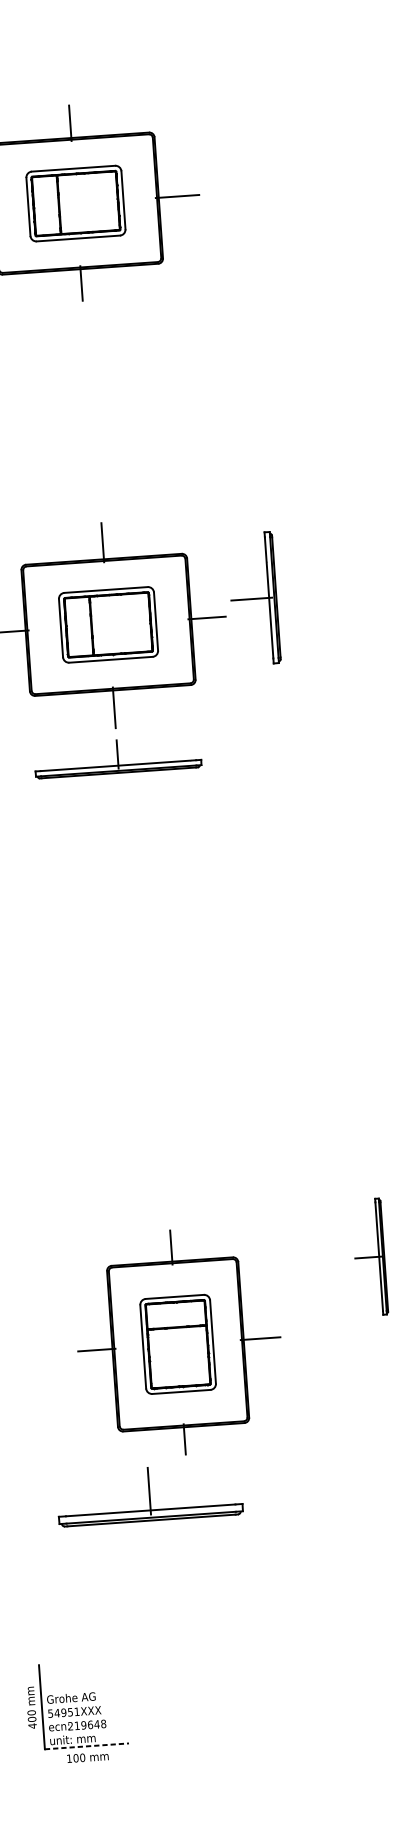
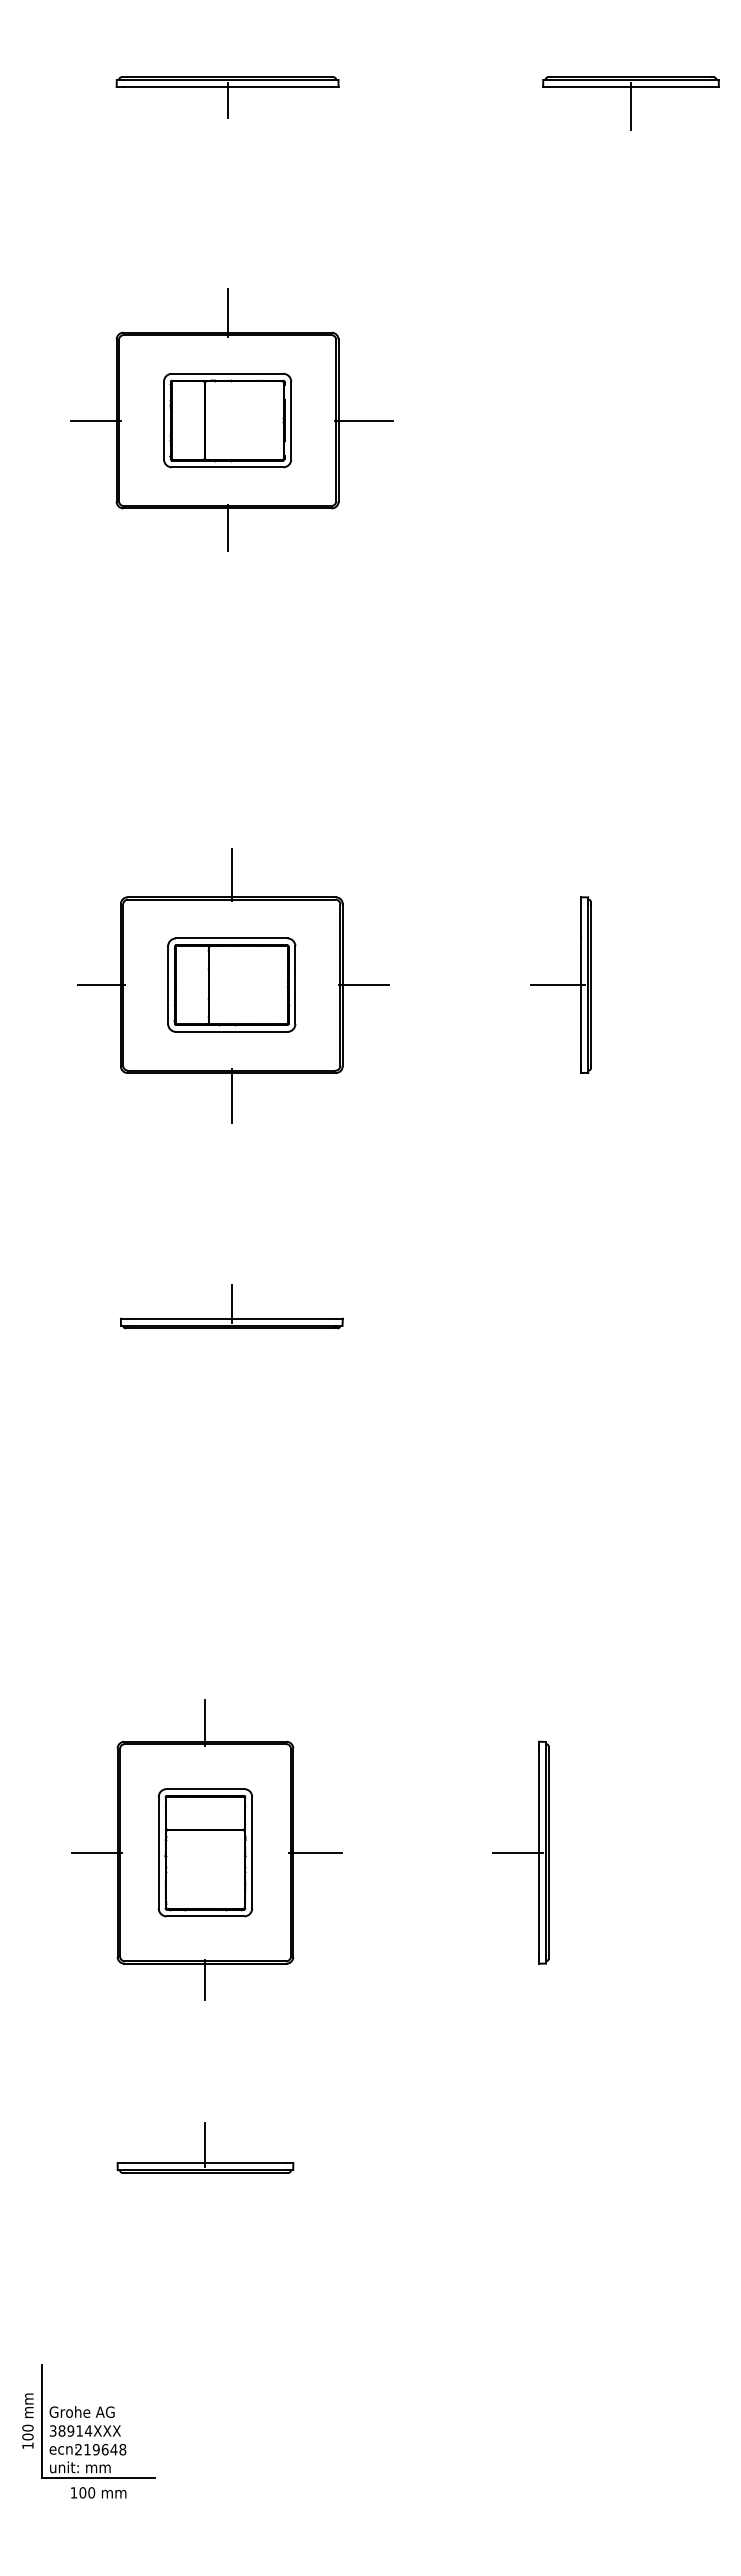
part: (253, 598) -> (560, 984), moved
part: (117, 756) -> (231, 1306), moved
part: (369, 1257) -> (520, 1852), size x1.43
part: (178, 1341) -> (206, 1849), moved
part: (149, 1494) -> (205, 2147), size x0.71
text: (64, 1712) -> (71, 2430), 54951XXX -> 38914XXX
text: (32, 1725) -> (27, 2445), 400 -> 100
line: (86, 1746) -> (98, 2478), dashed -> solid

